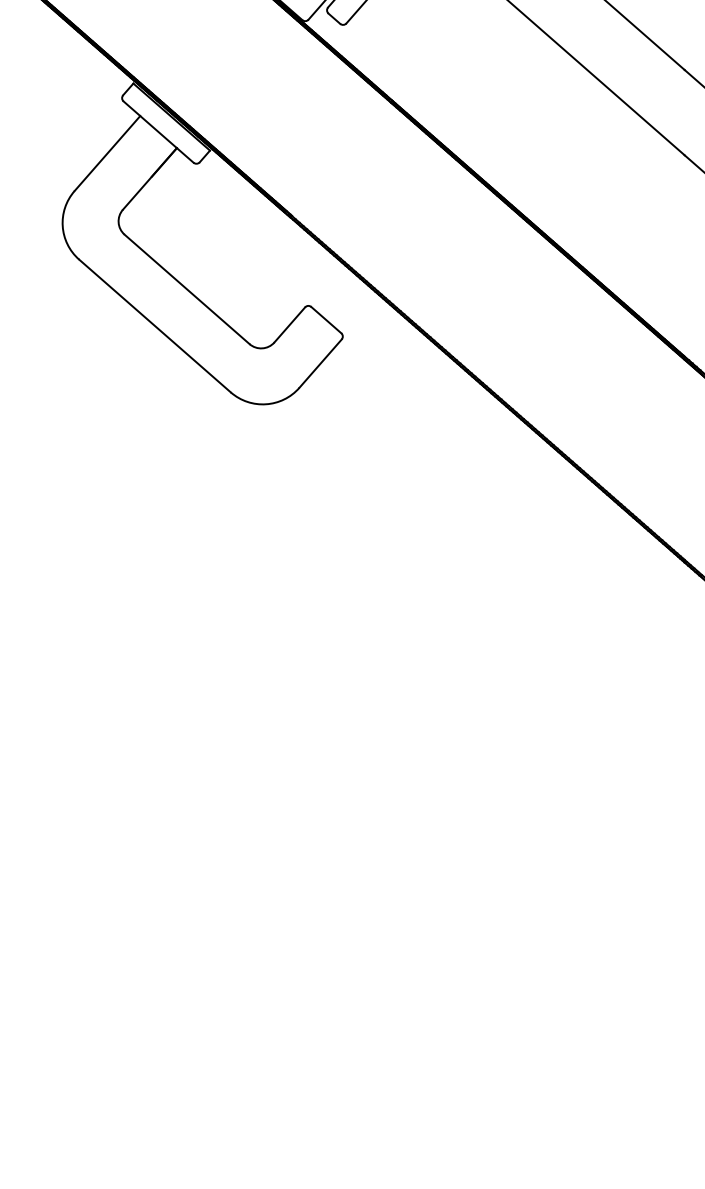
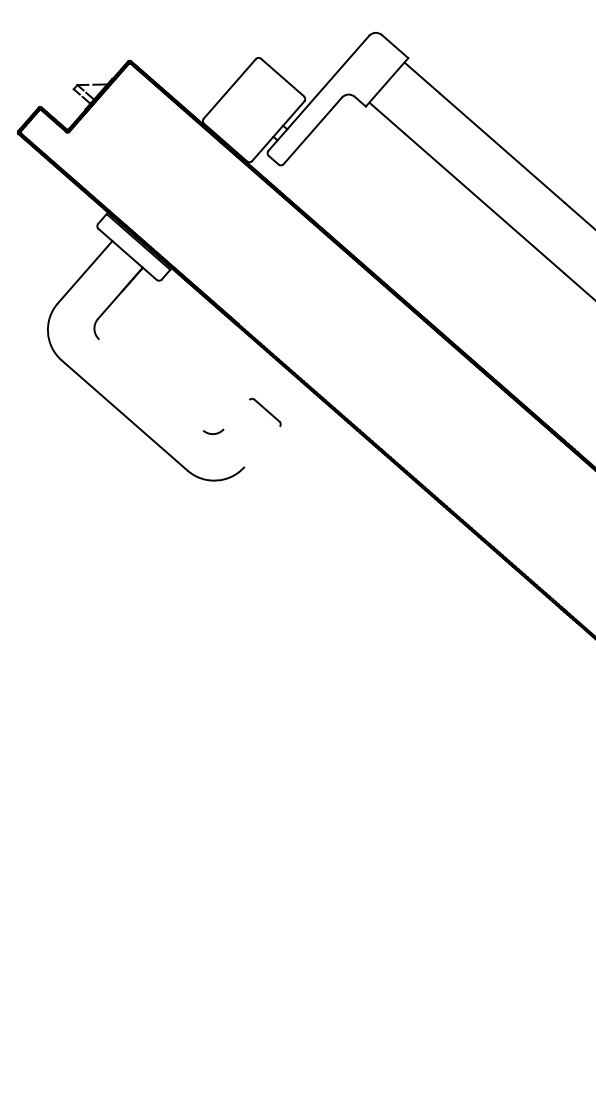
line: (187, 288) -> (151, 384), removed
line: (289, 324) -> (236, 414), removed
line: (319, 363) -> (261, 446), removed

